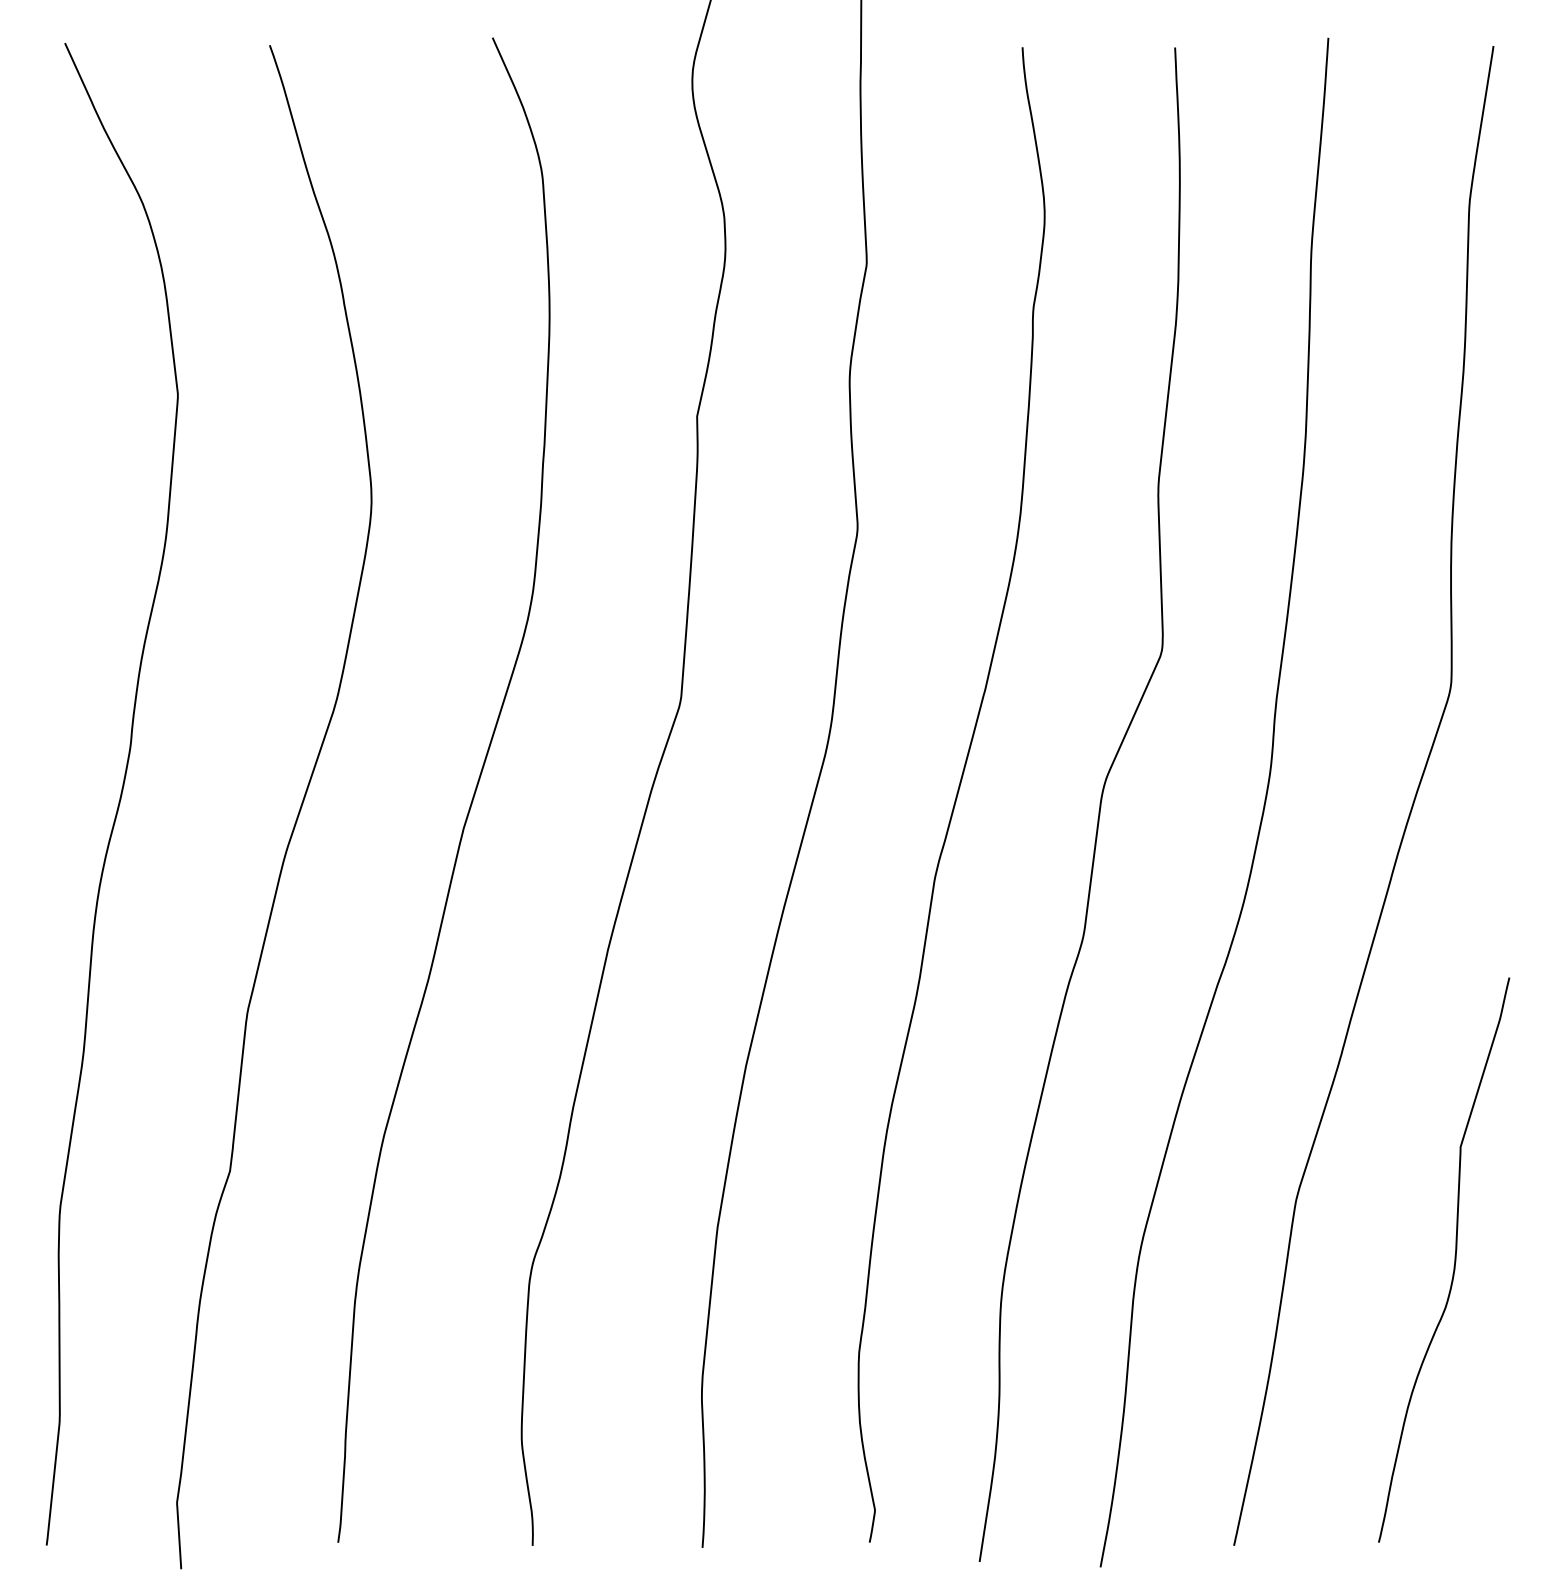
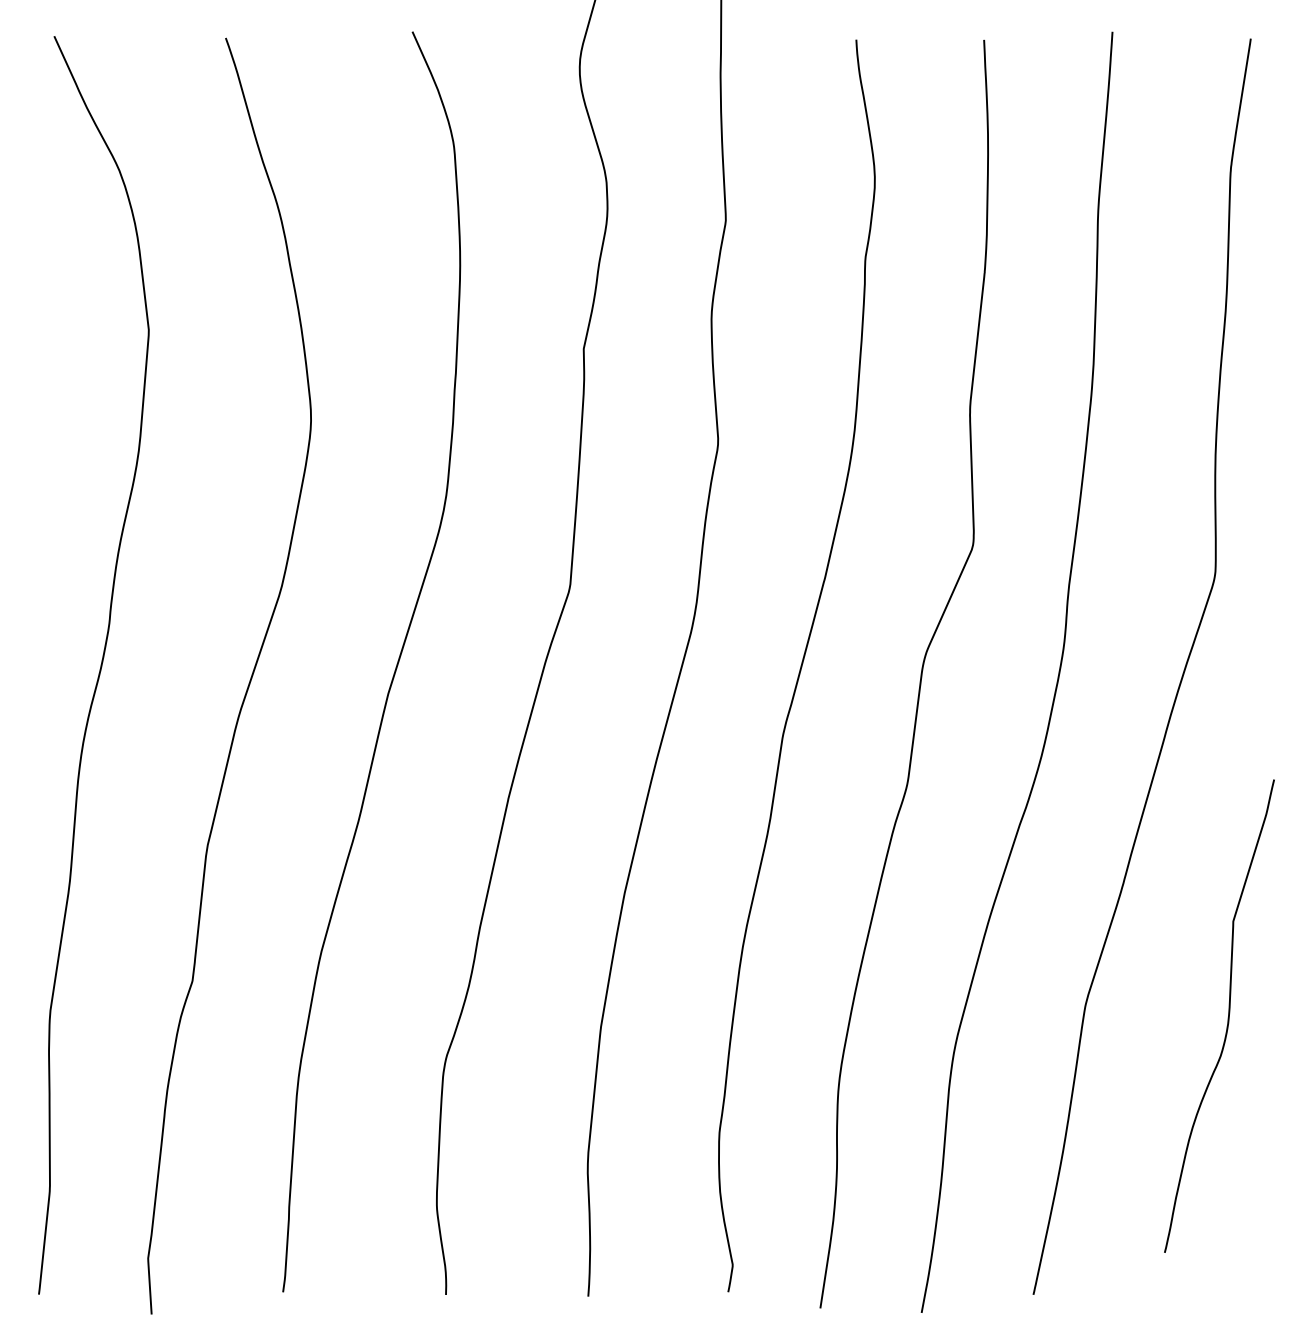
curve: (1454, 1259) -> (1228, 1015), moved

